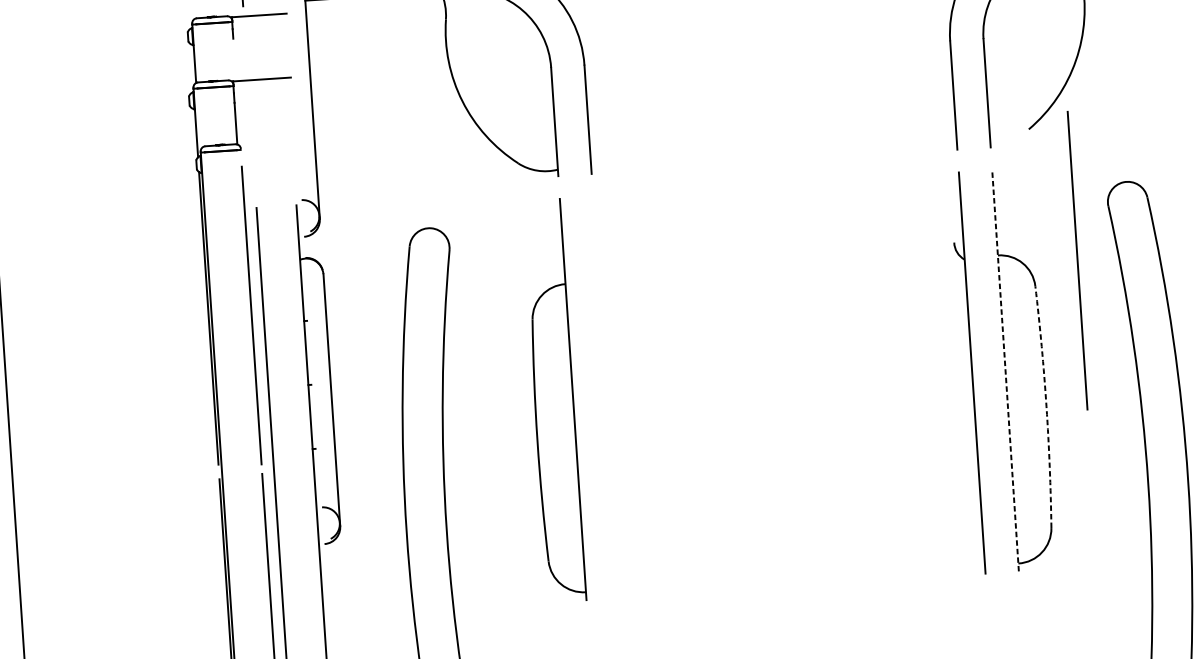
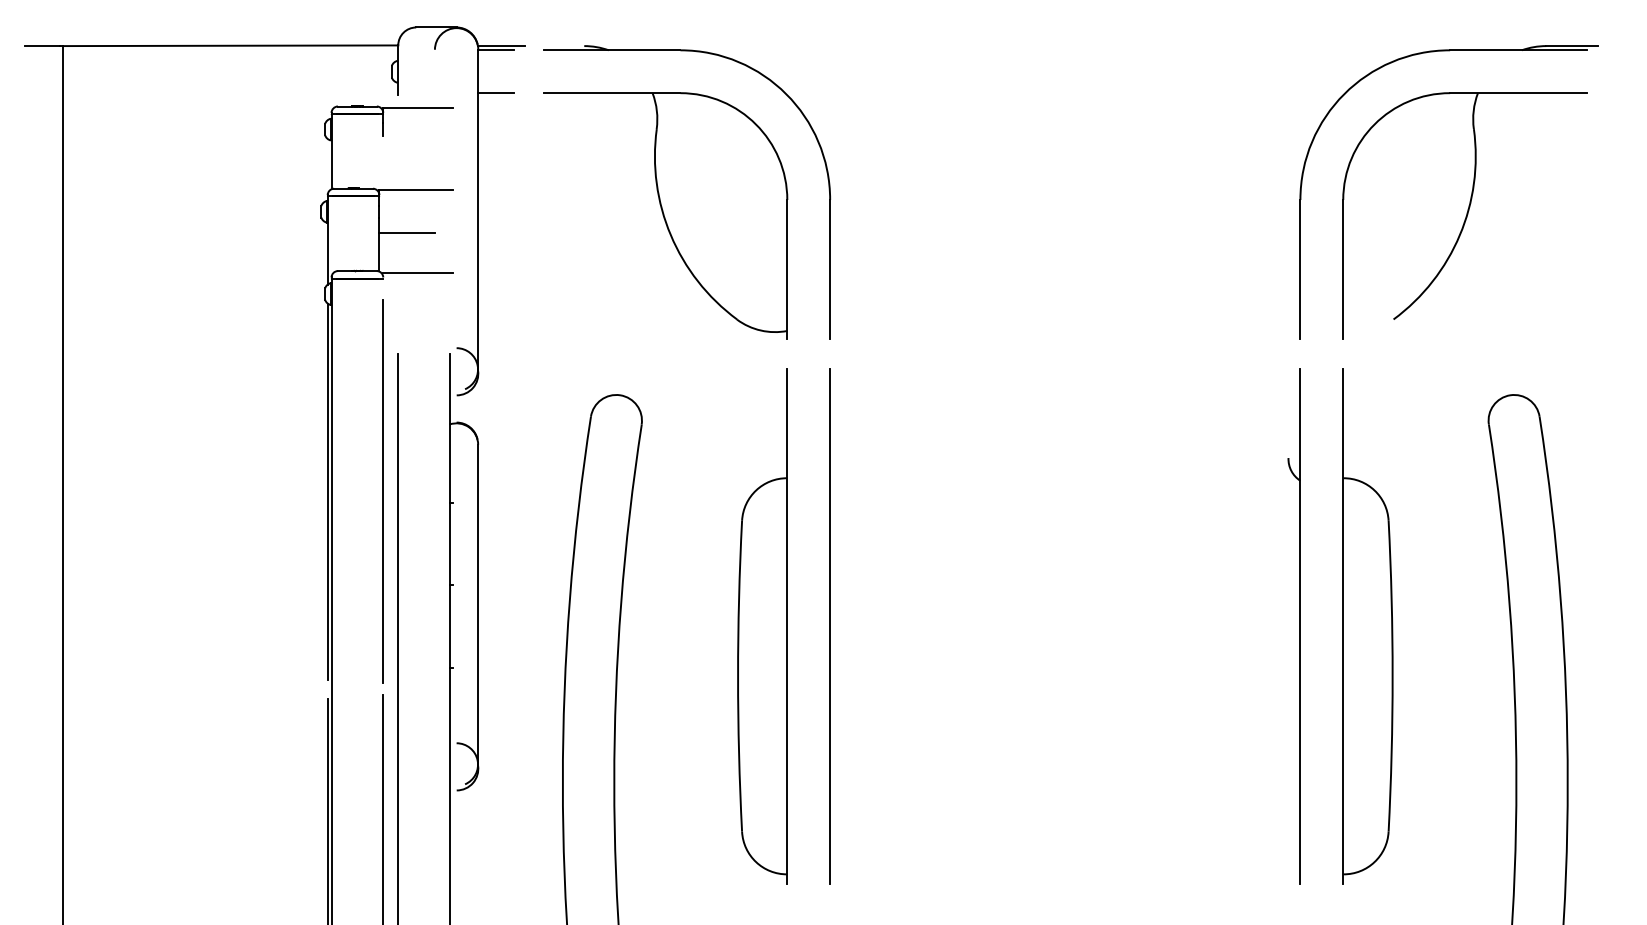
line: (257, 113) -> (407, 233), added
line: (267, 143) -> (417, 272), added
line: (1077, 260) -> (1444, 491), removed
line: (1005, 370) -> (1343, 626), dashed -> solid
line: (606, 397) -> (830, 626), added
arc: (1046, 407) -> (1392, 676), dashed -> solid

